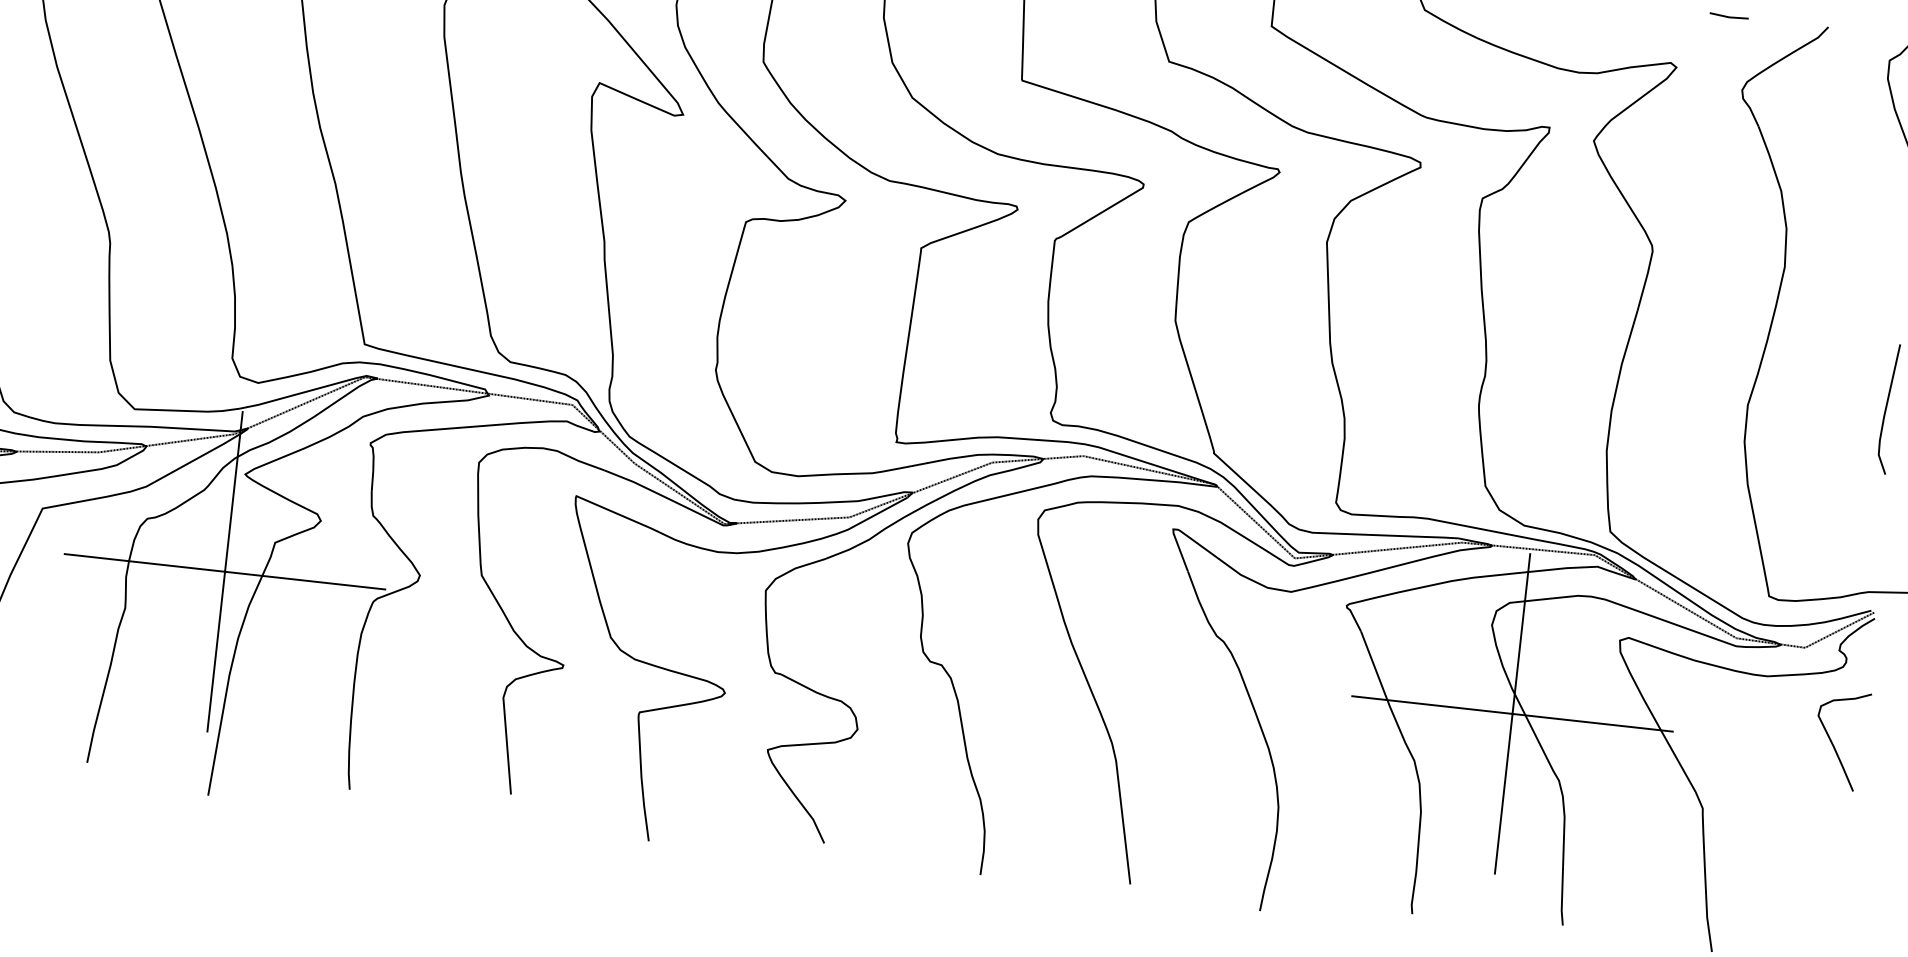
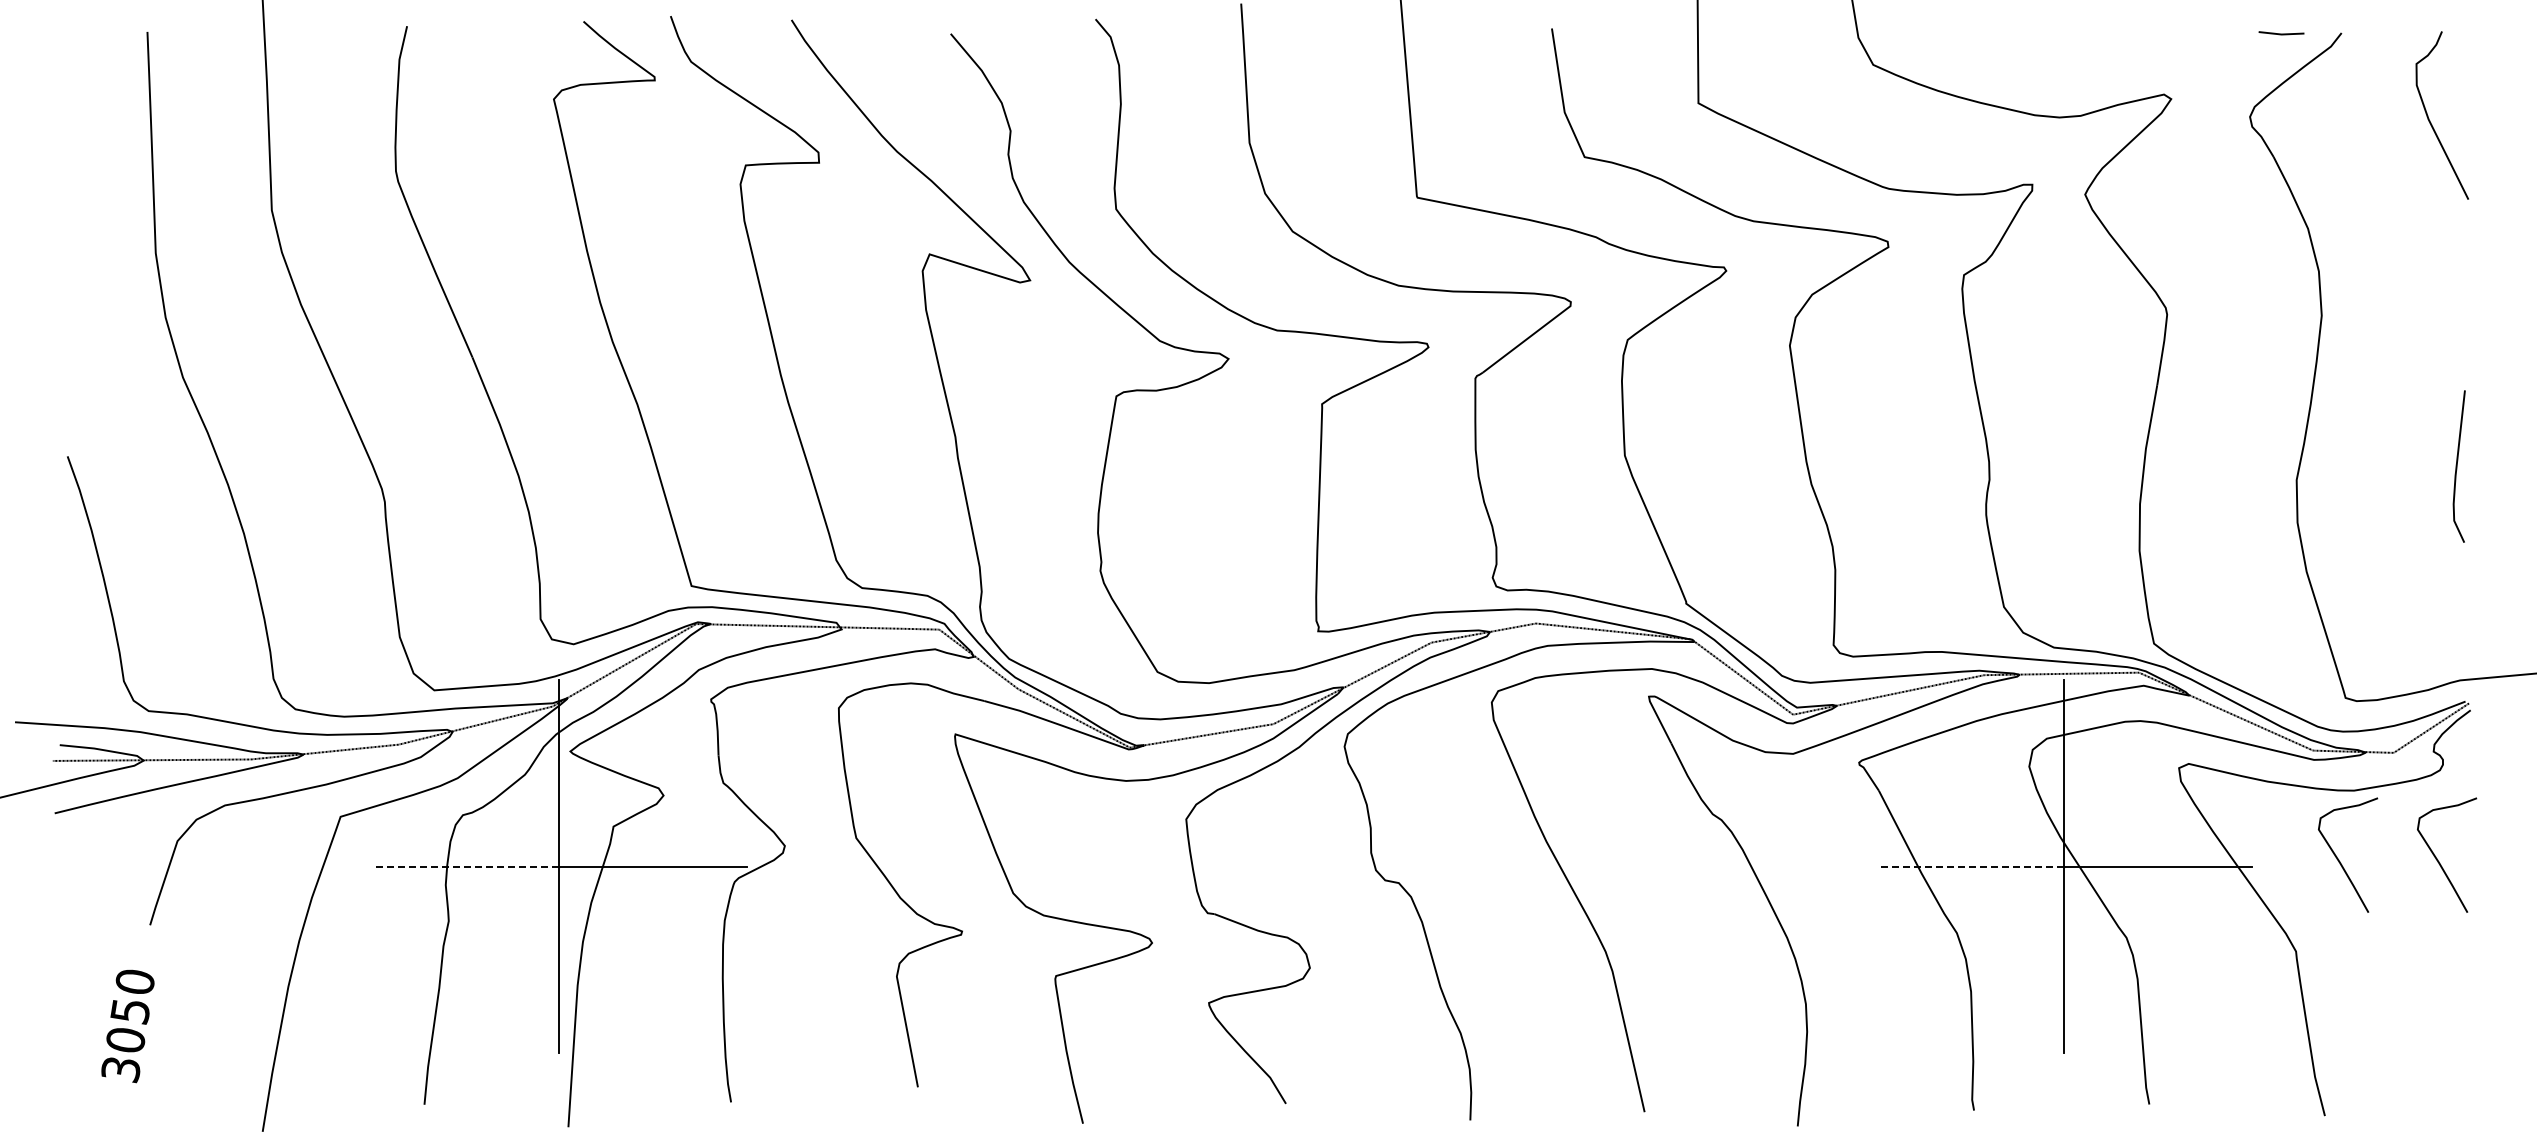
line: (1729, 16) -> (2281, 33), moved
line: (144, 562) -> (465, 866), solid -> dashed
line: (1432, 705) -> (1970, 866), solid -> dashed
curve: (1749, 735) -> (2340, 861), added

